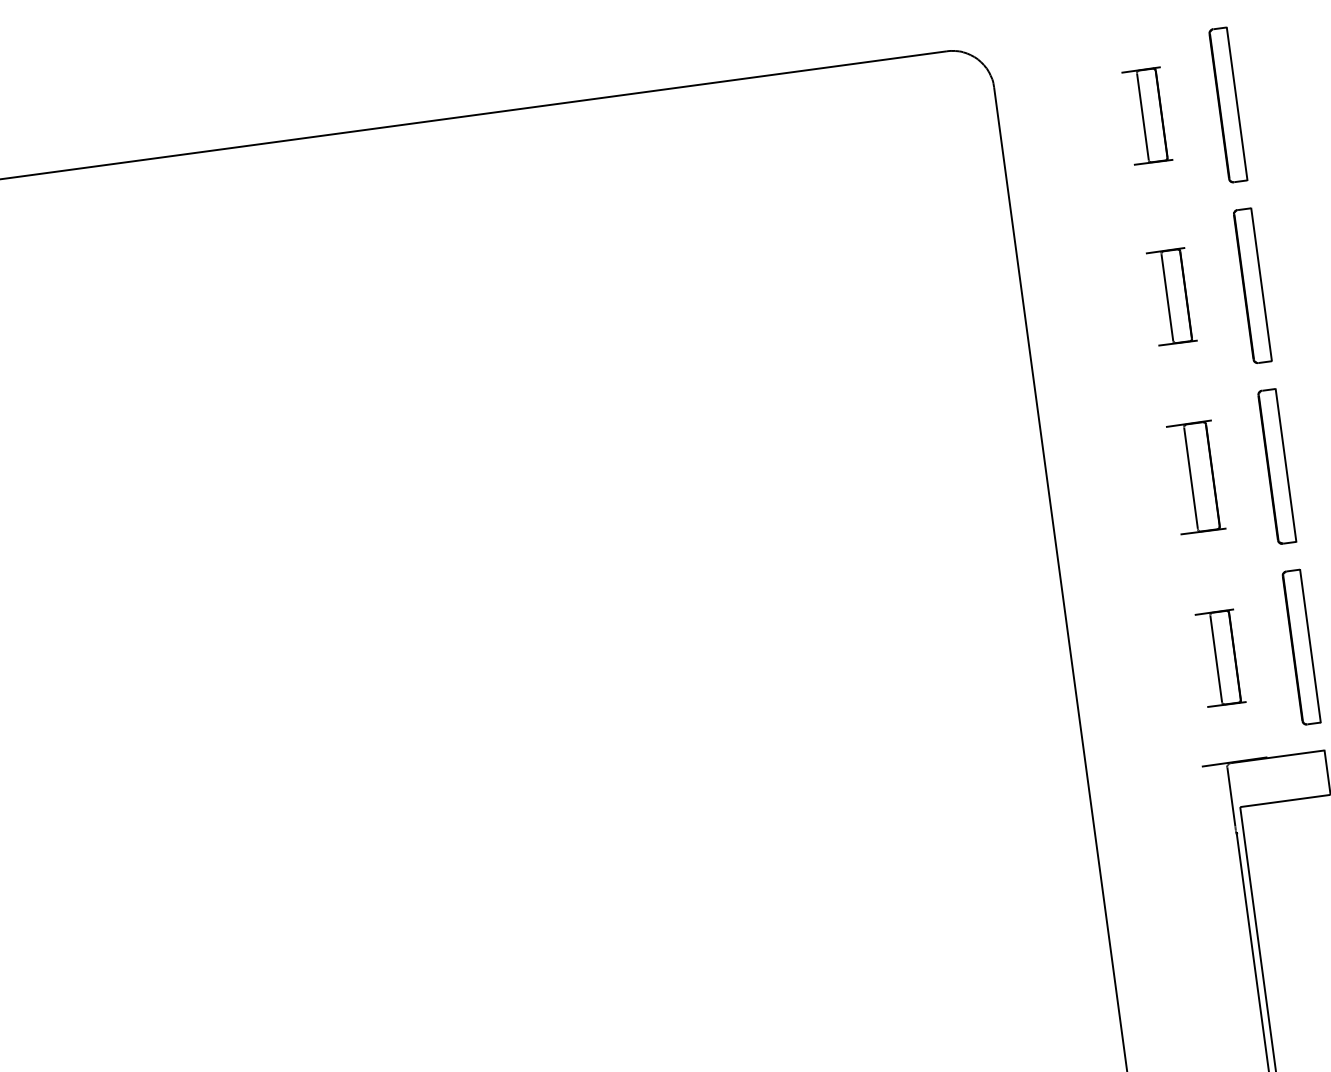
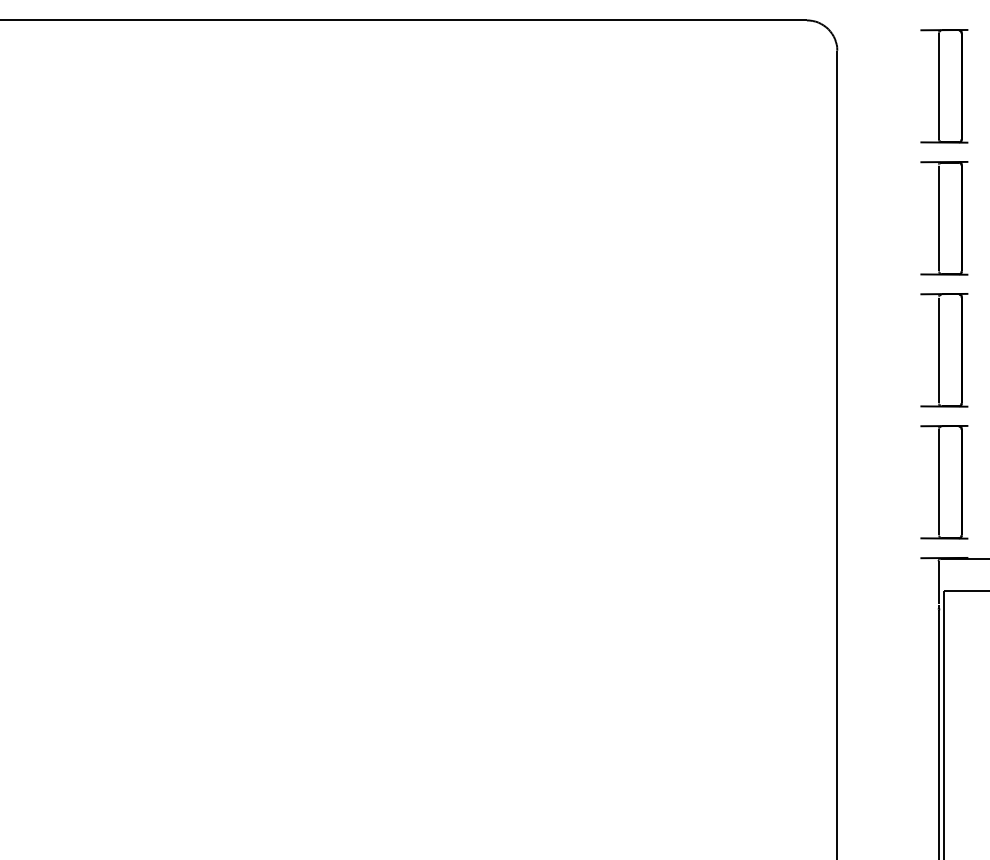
part: (1147, 116) -> (944, 86), size x1.67
part: (1171, 297) -> (944, 218), size x1.67
part: (1196, 477) -> (944, 350), size x1.43
part: (1220, 658) -> (944, 482), size x1.67

